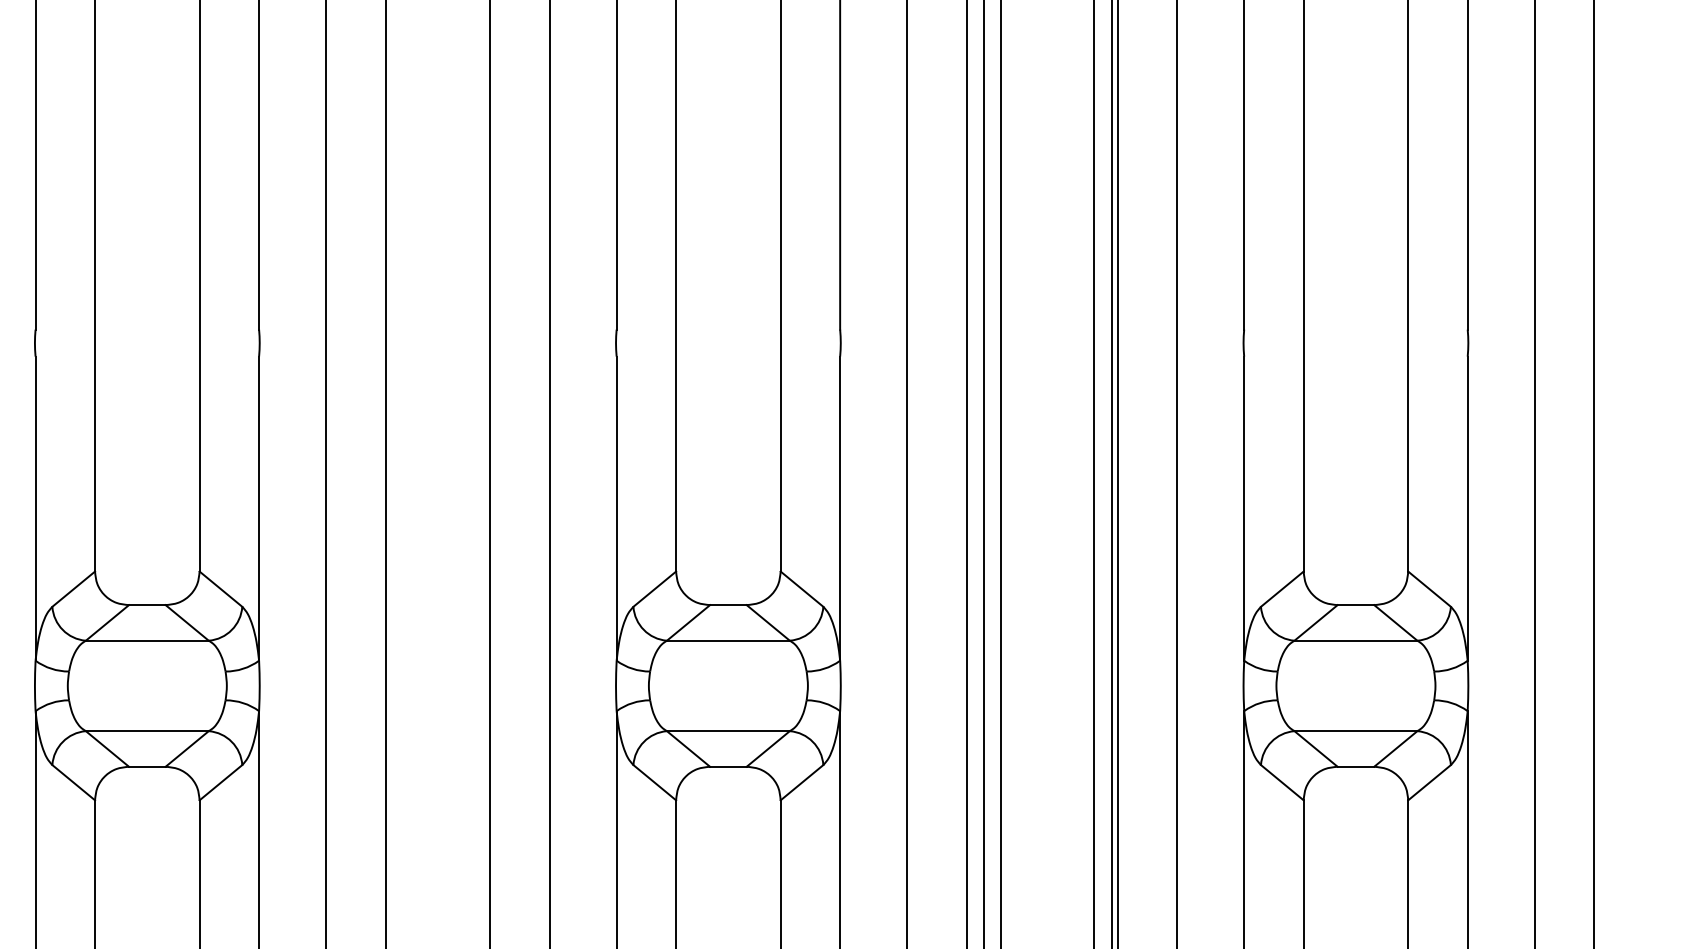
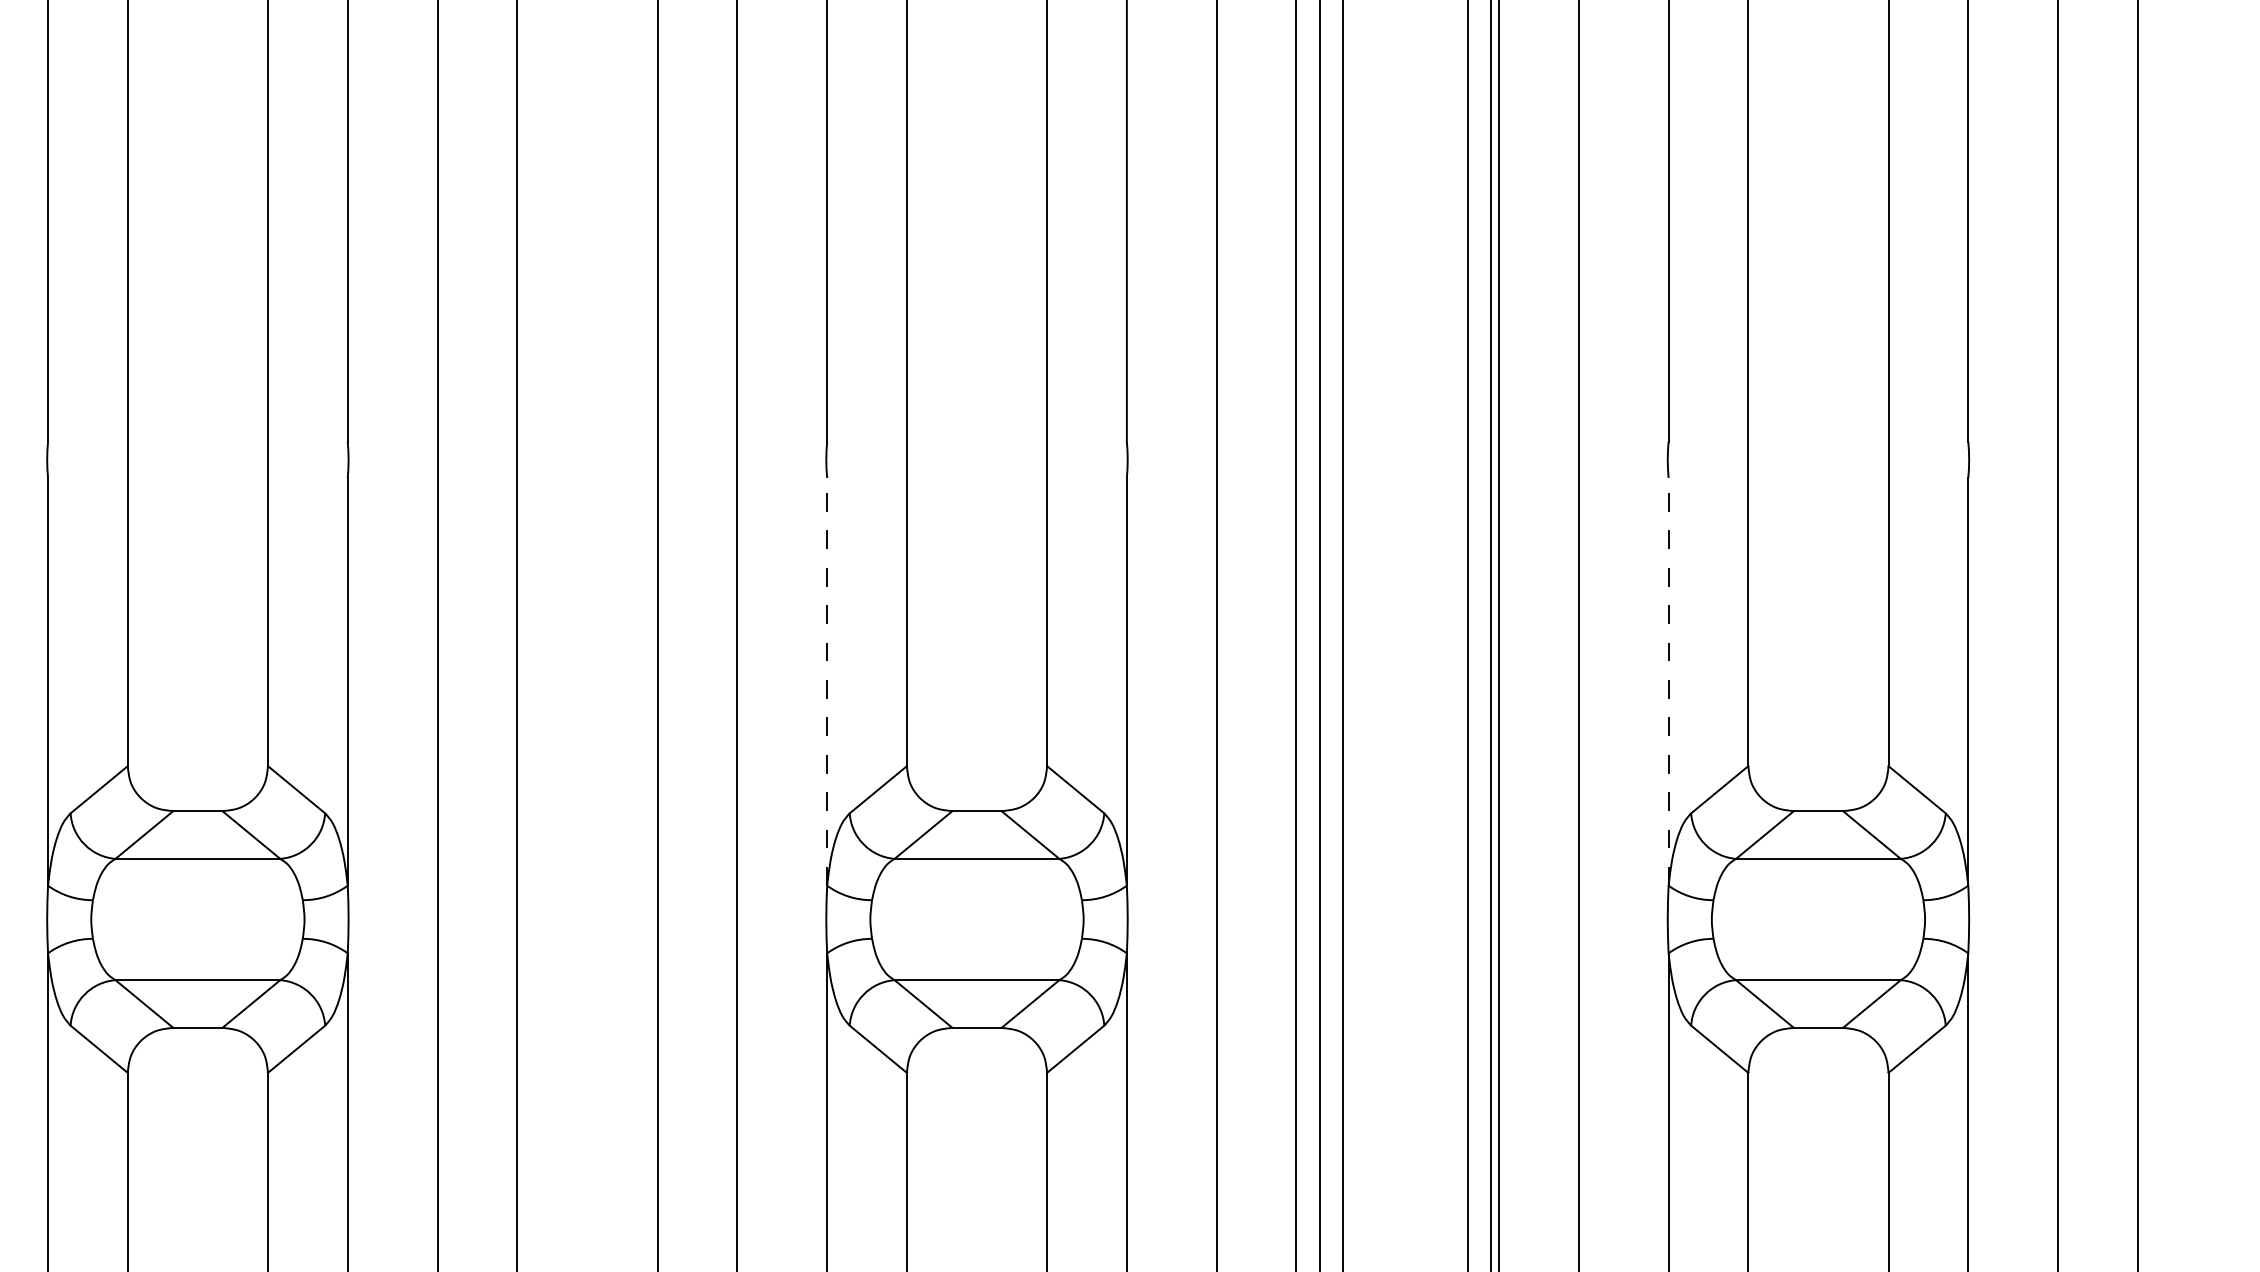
line: (616, 508) -> (827, 681), solid -> dashed
line: (1244, 508) -> (1668, 681), solid -> dashed

